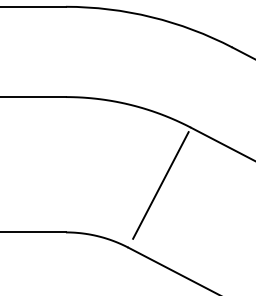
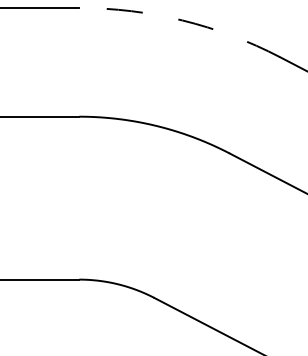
arc: (151, 17) -> (182, 20), solid -> dashed
line: (160, 184) -> (193, 222), removed

